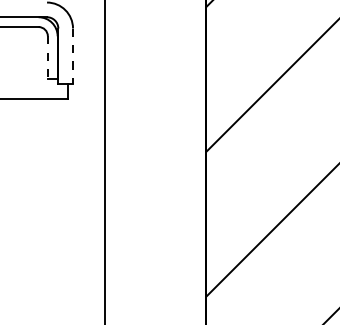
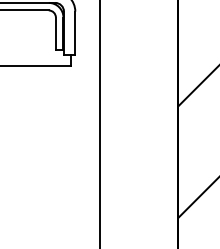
line: (73, 56) -> (75, 33), dashed -> solid
line: (47, 57) -> (55, 33), dashed -> solid

